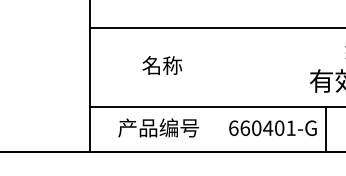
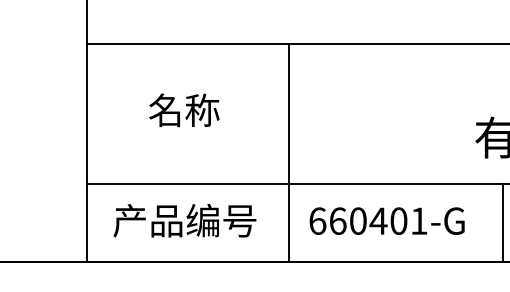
text: (162, 65) -> (184, 110), moved
line: (204, 89) -> (288, 152), added
text: (158, 127) -> (184, 219), moved
text: (272, 127) -> (386, 219), moved

